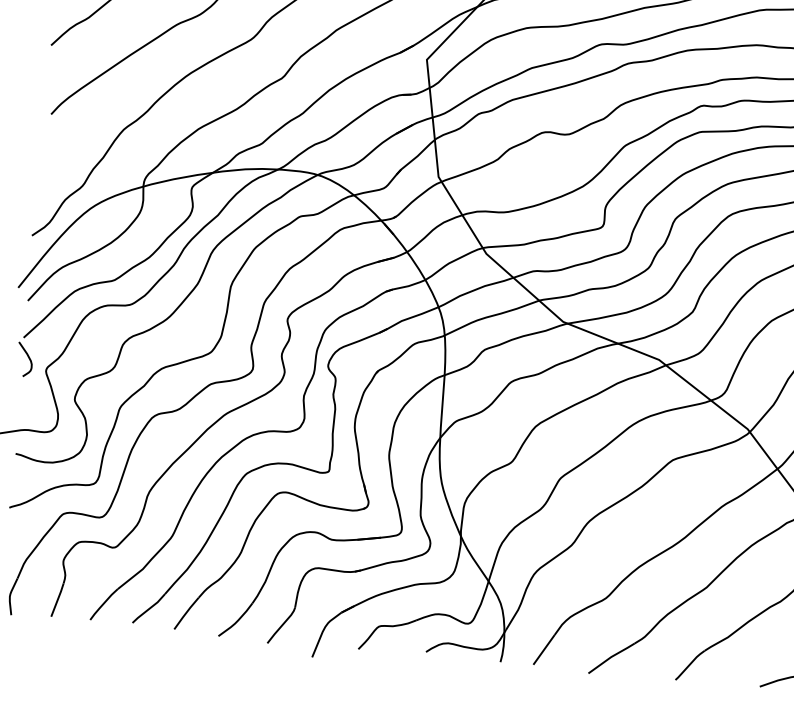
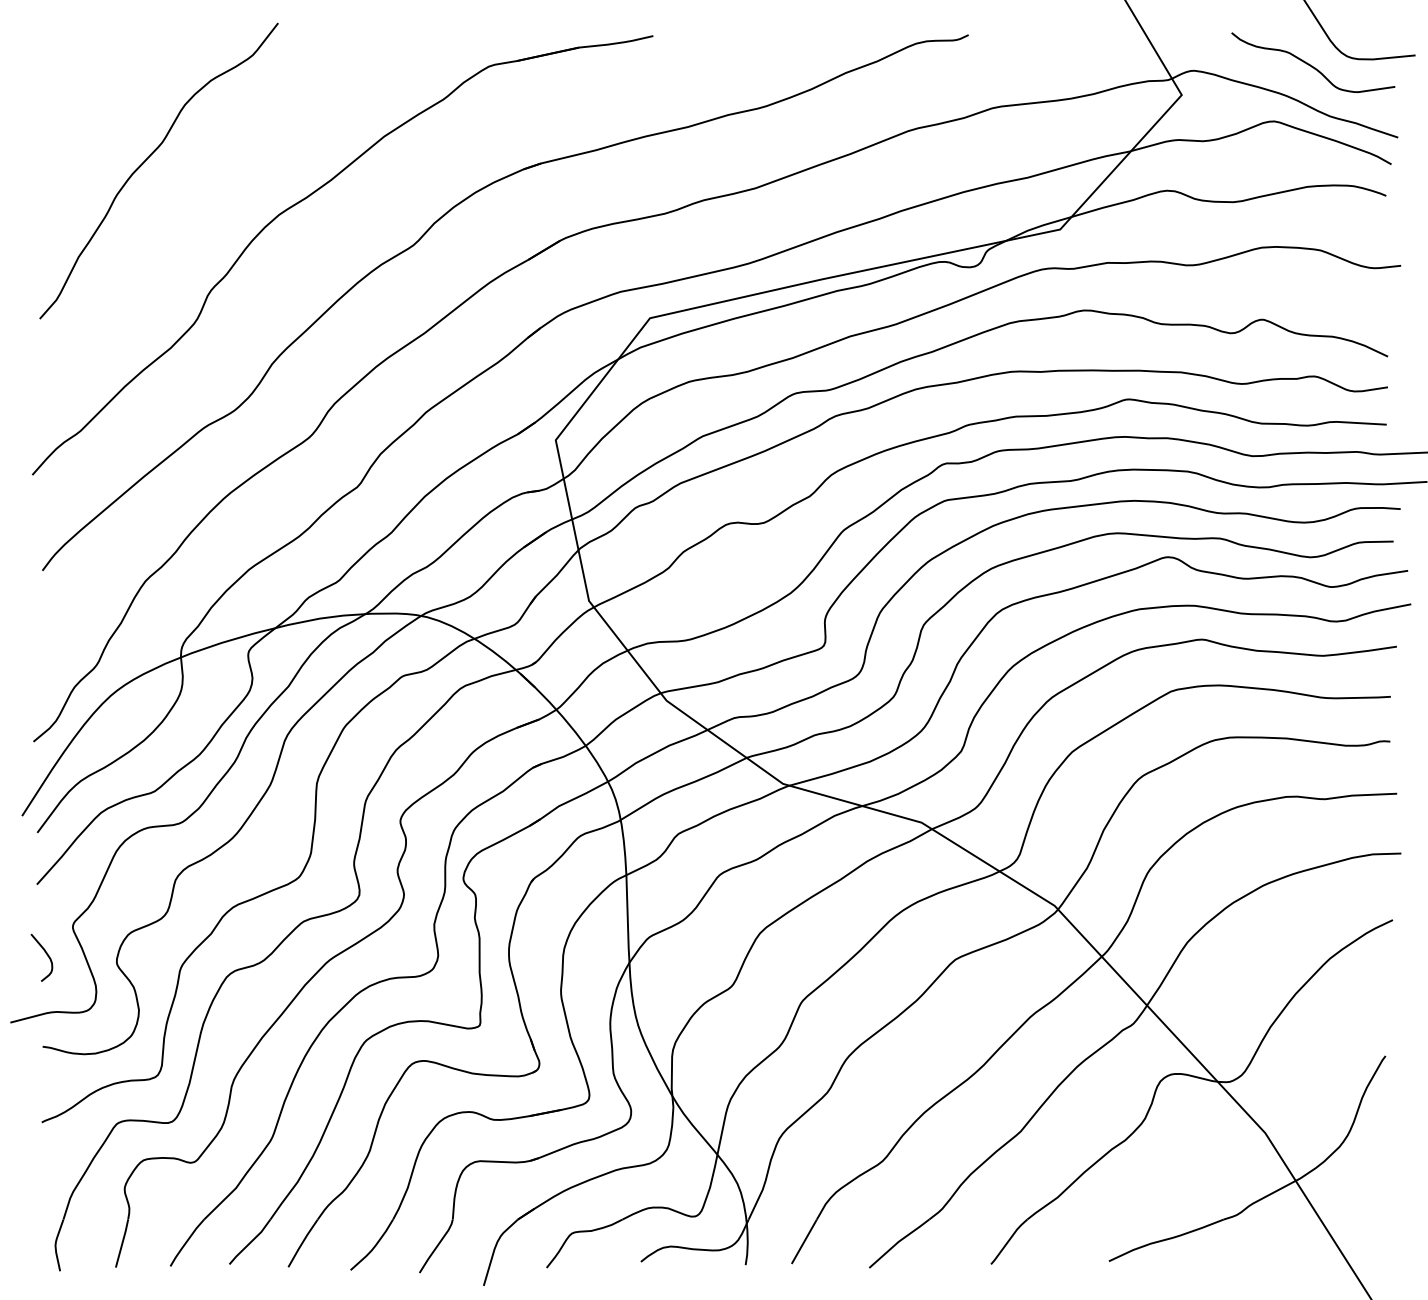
curve: (27, 356) -> (45, 953), moved

